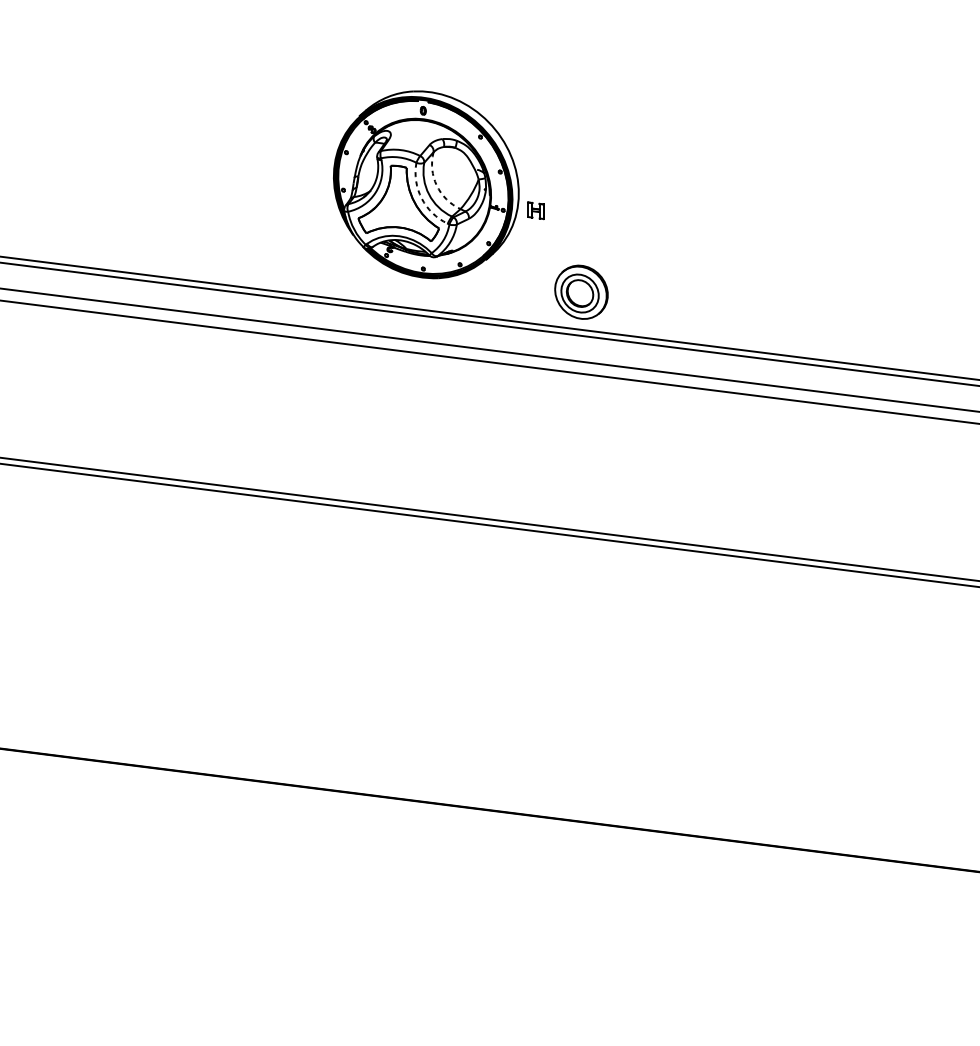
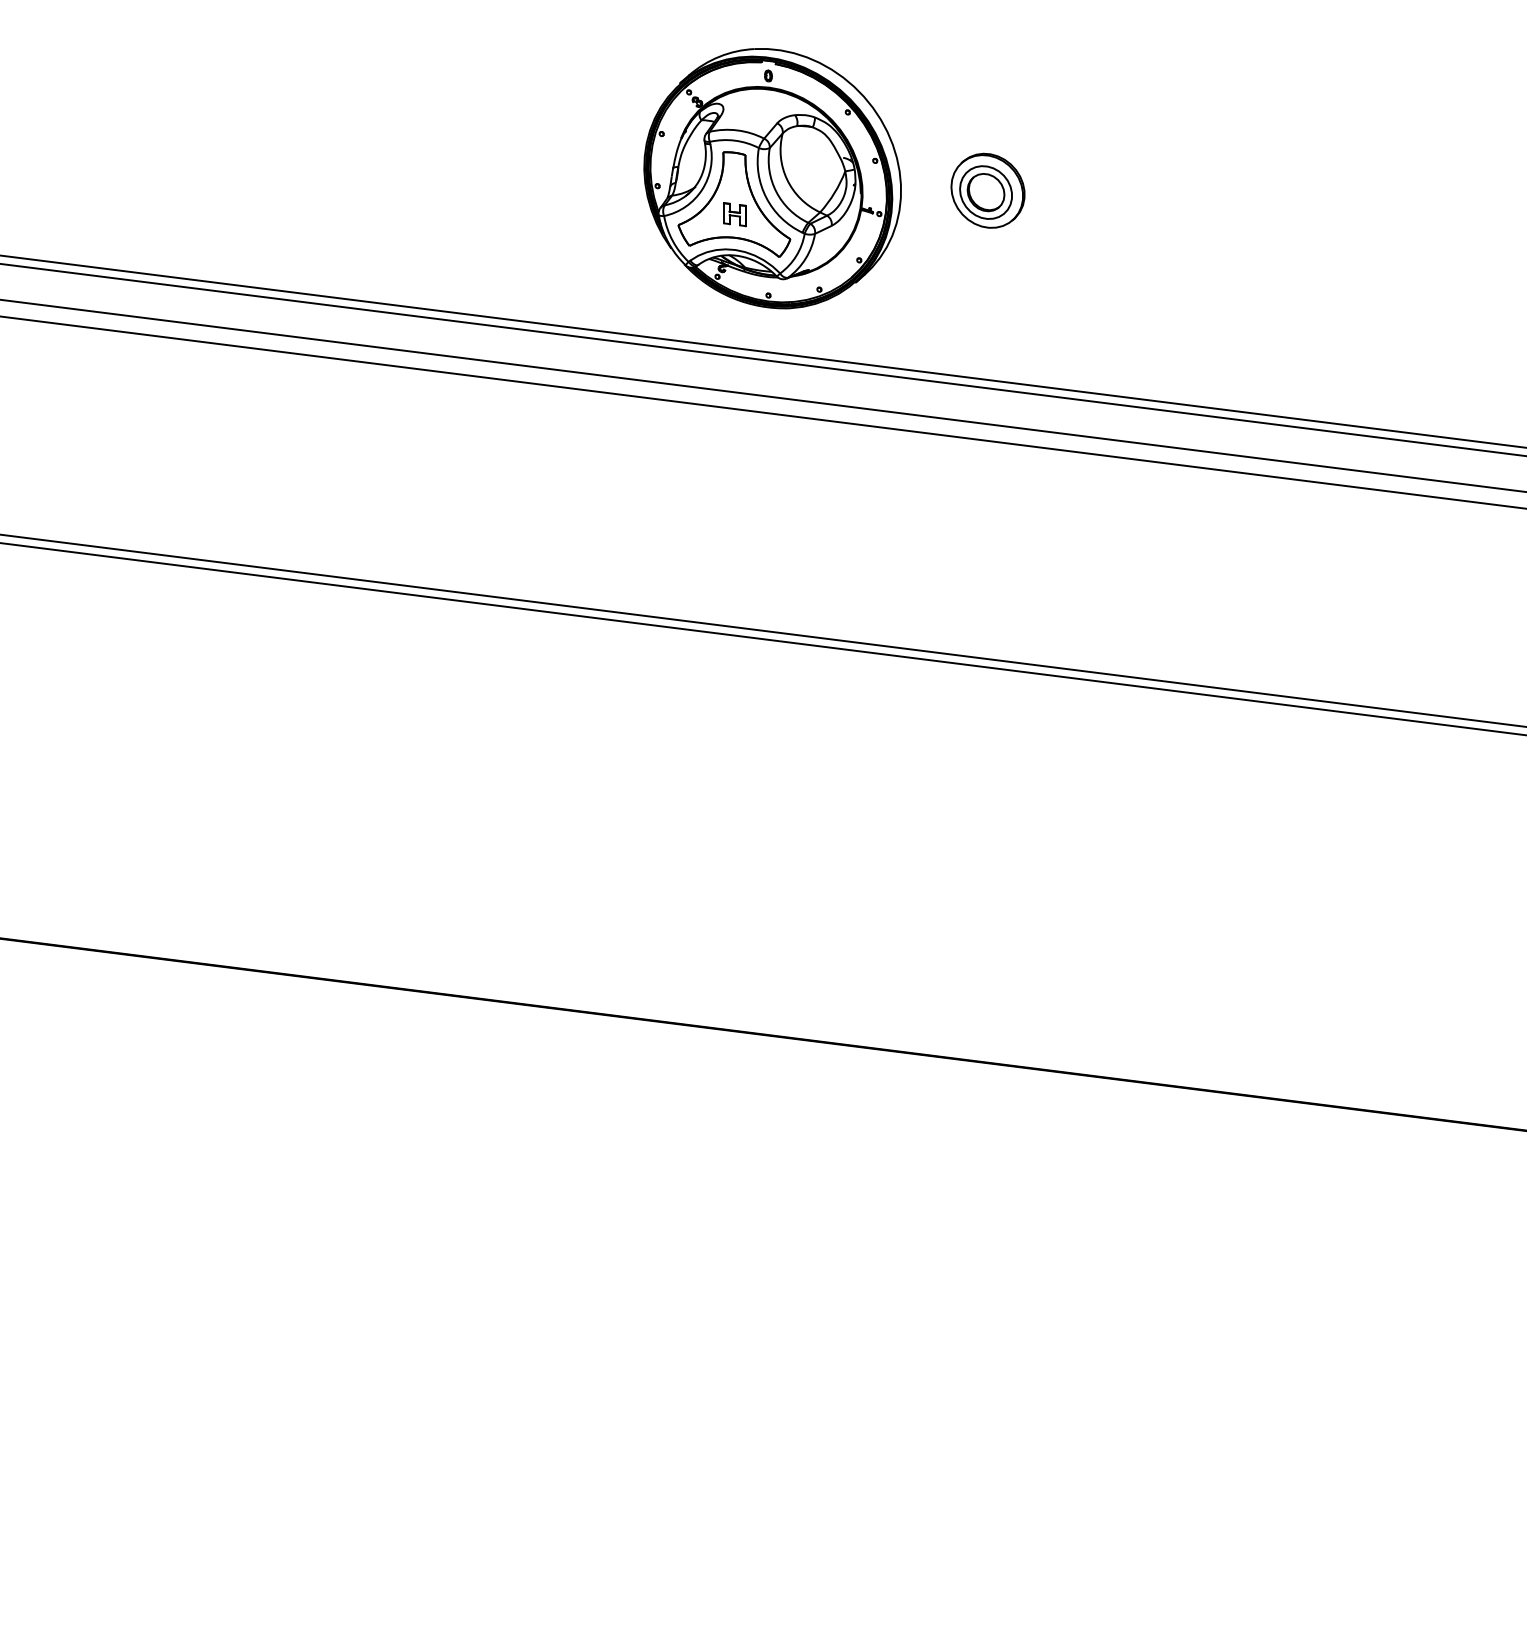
arc: (437, 185) -> (787, 179), dashed -> solid
arc: (421, 198) -> (766, 197), dashed -> solid
part: (535, 210) -> (734, 214), moved
part: (581, 292) -> (987, 190), moved

